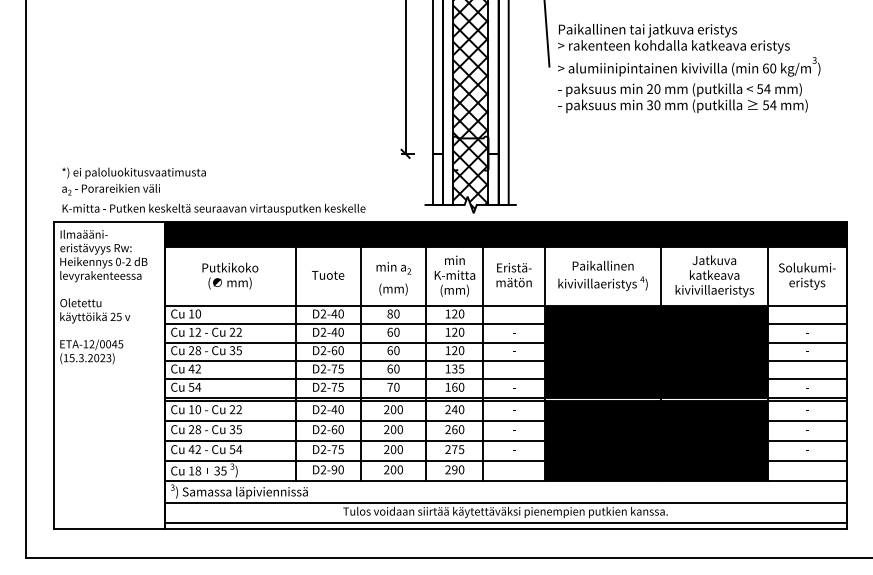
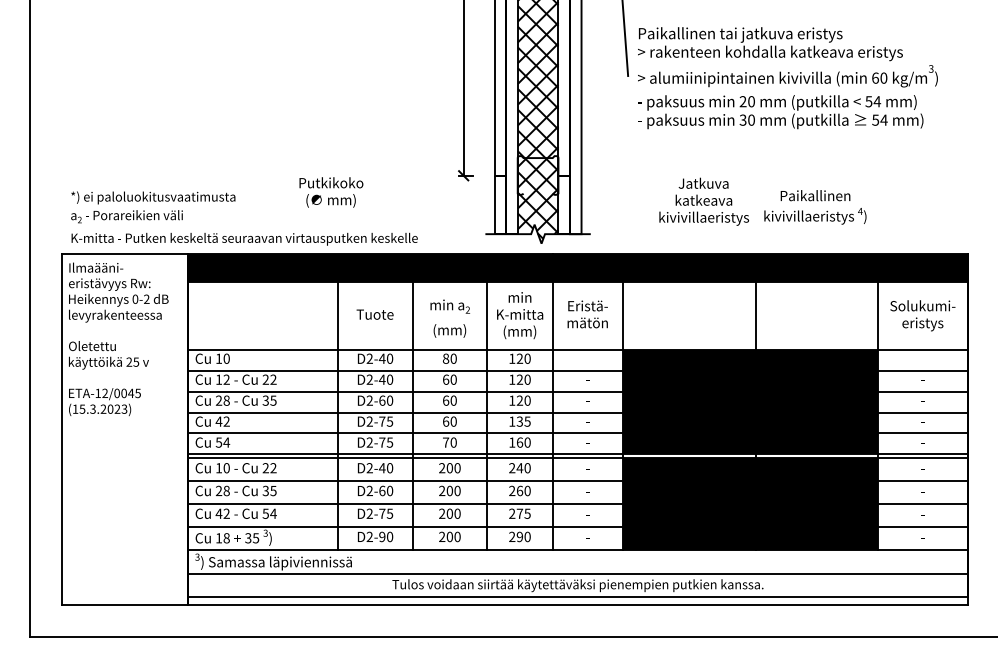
text: (230, 276) -> (331, 192), moved
text: (603, 276) -> (815, 207), moved
text: (715, 276) -> (704, 201), moved

